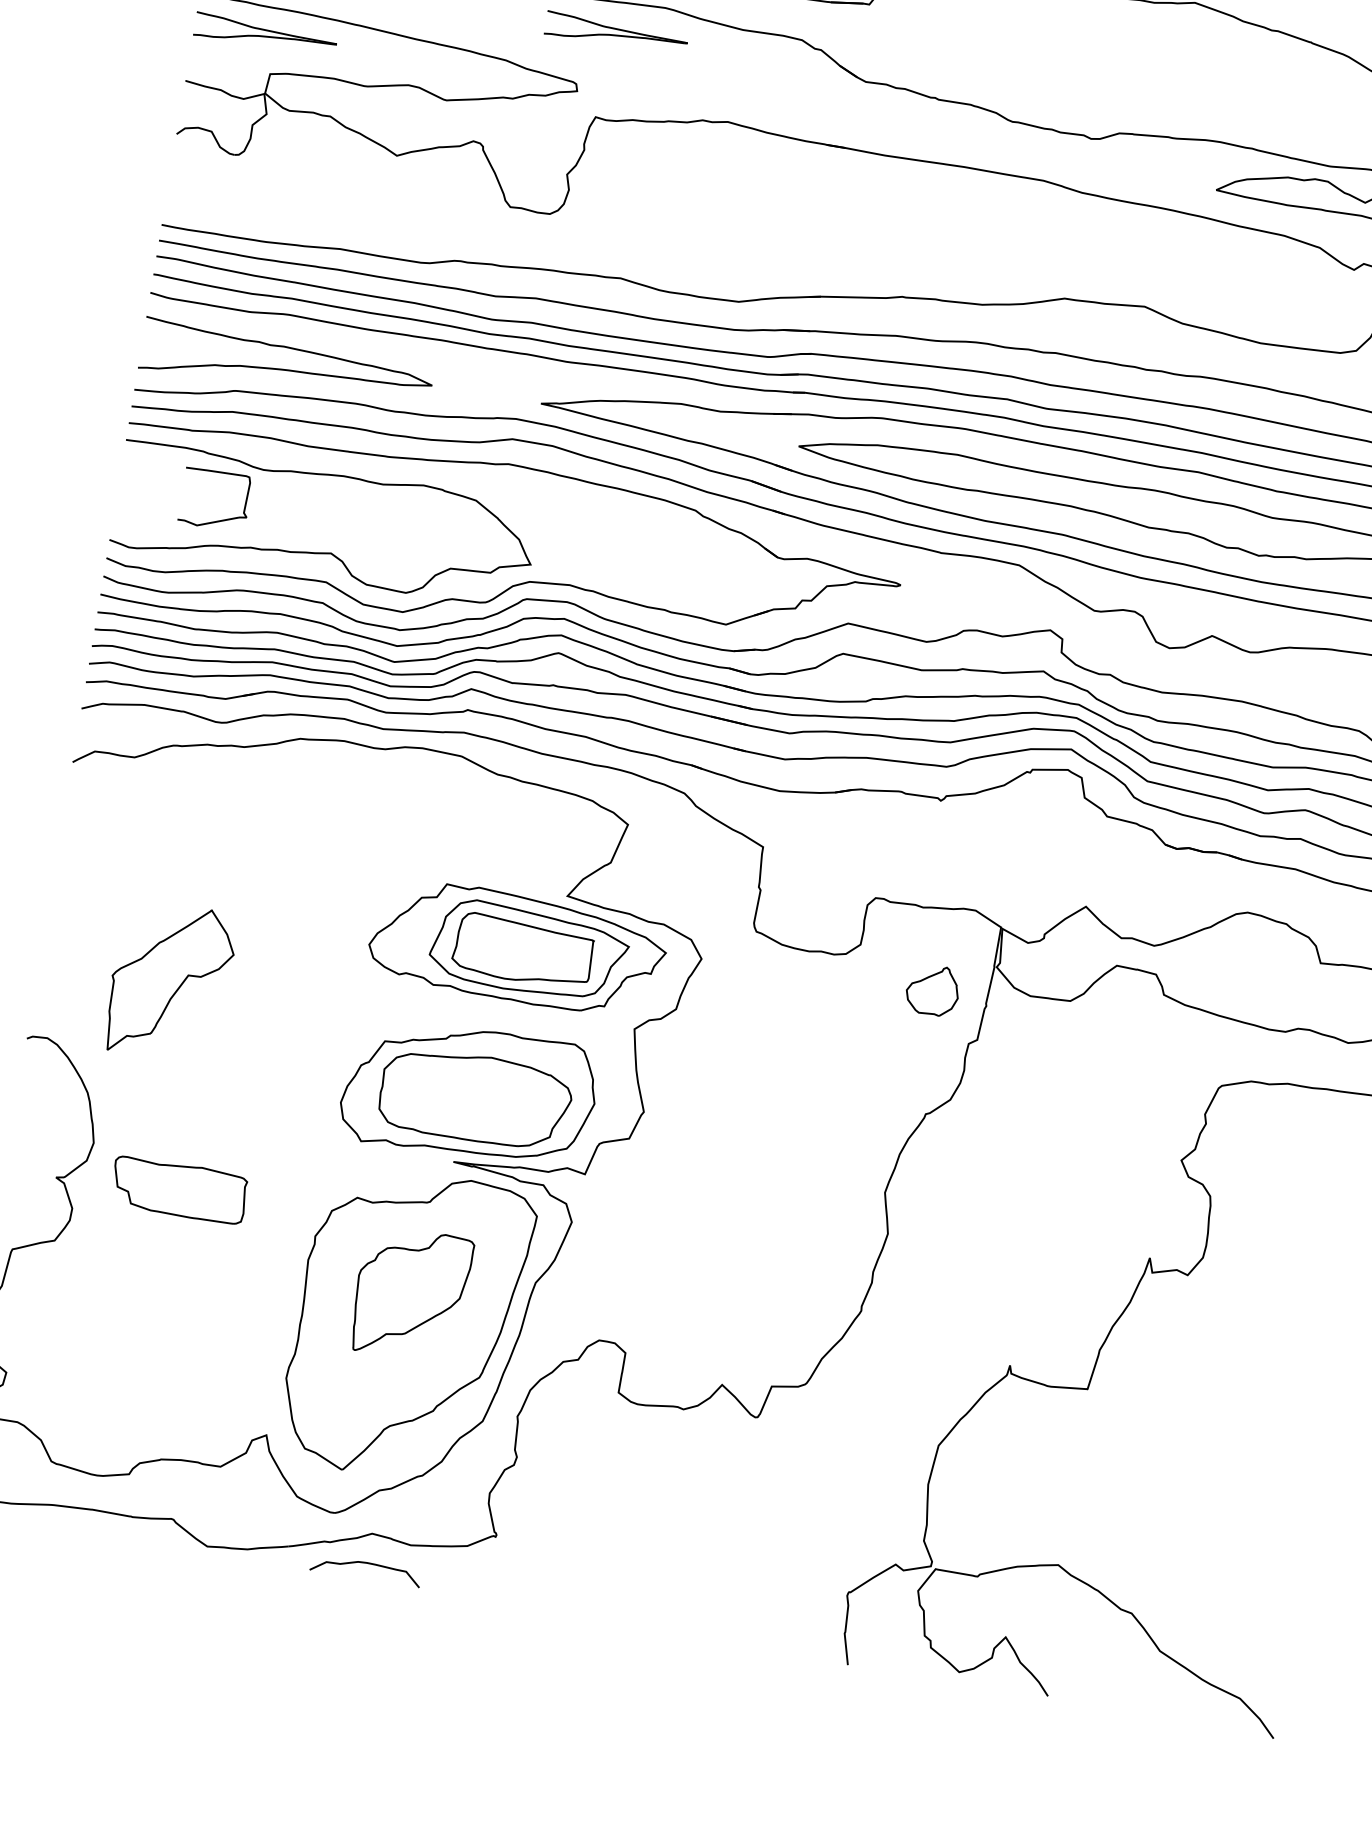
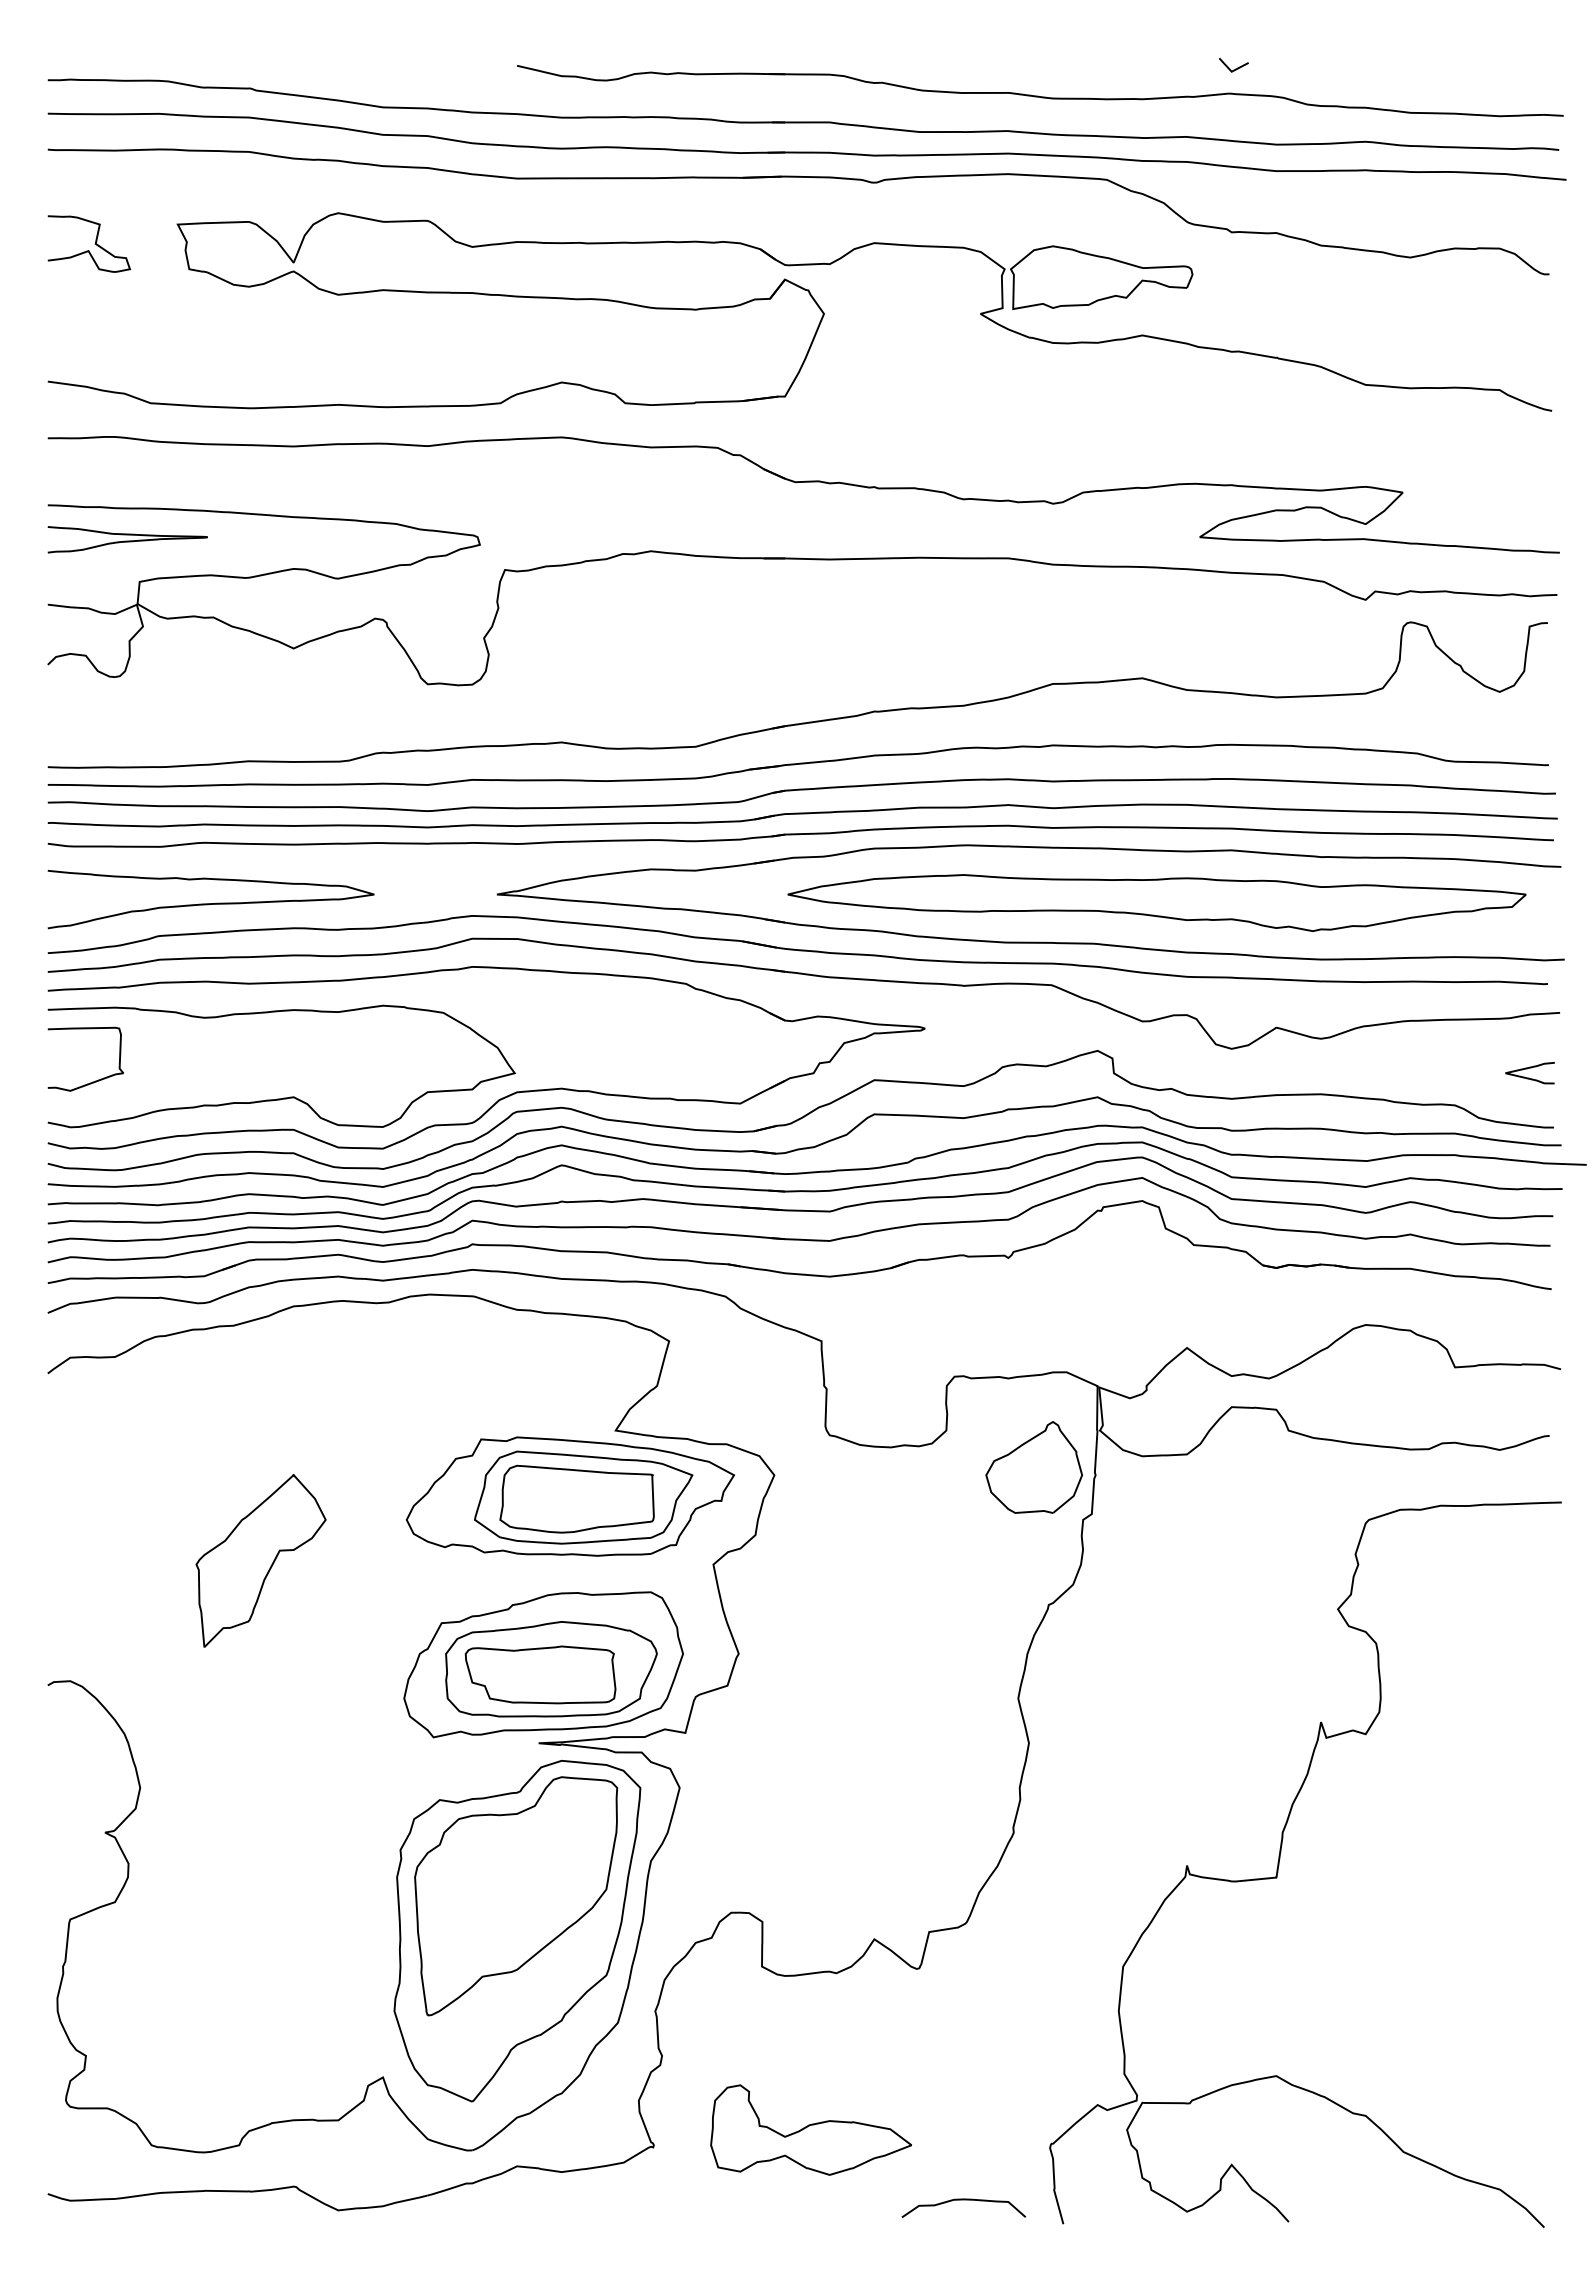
part: (616, 33) -> (512, 474), removed
part: (218, 520) -> (92, 1081), moved
part: (169, 981) -> (260, 1560), moved
part: (932, 990) -> (1033, 1467), size x1.67
part: (179, 1189) -> (540, 1674), moved
part: (411, 1294) -> (516, 1896), size x1.67
part: (637, 1544) -> (810, 2129), added
curve: (366, 1563) -> (963, 2200), moved

